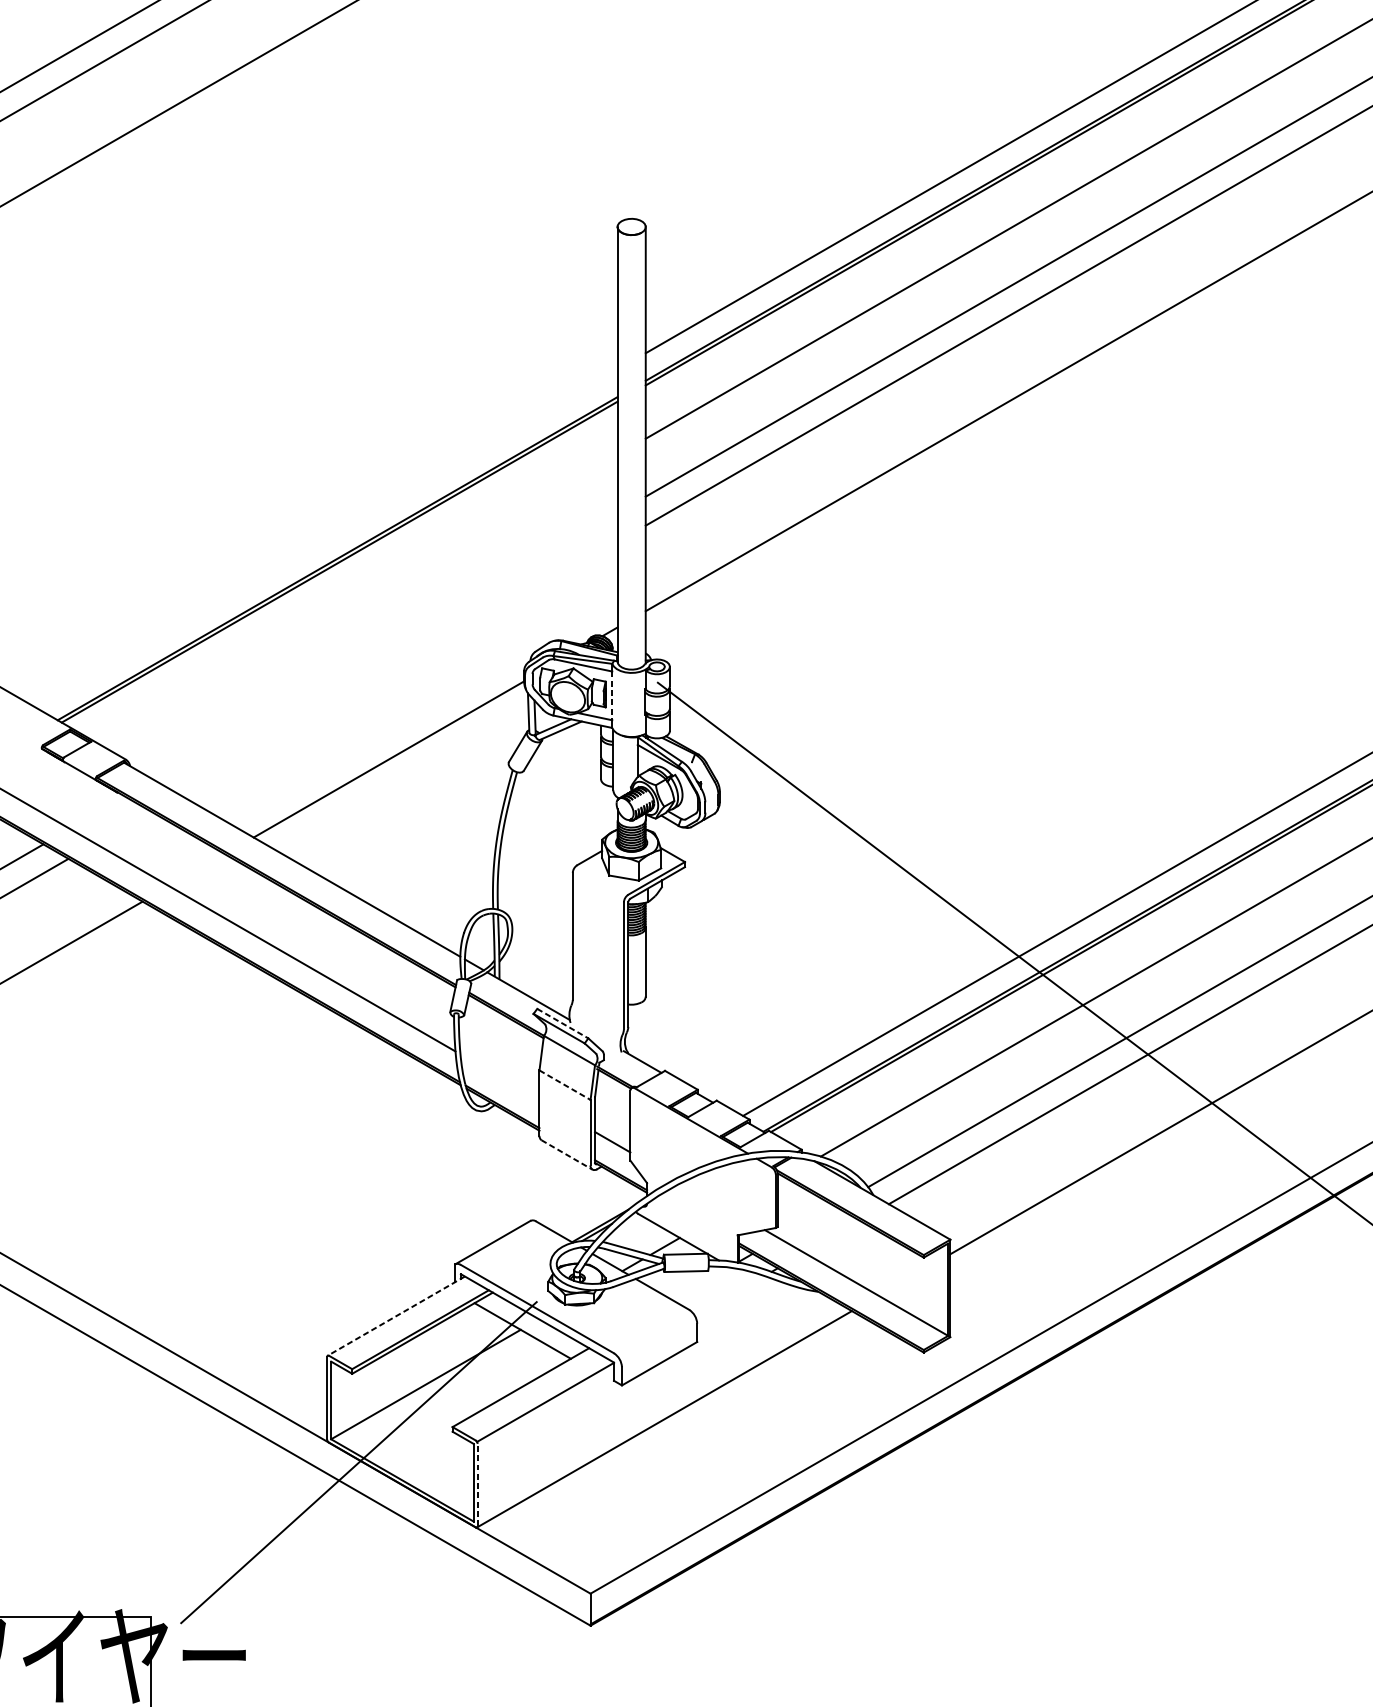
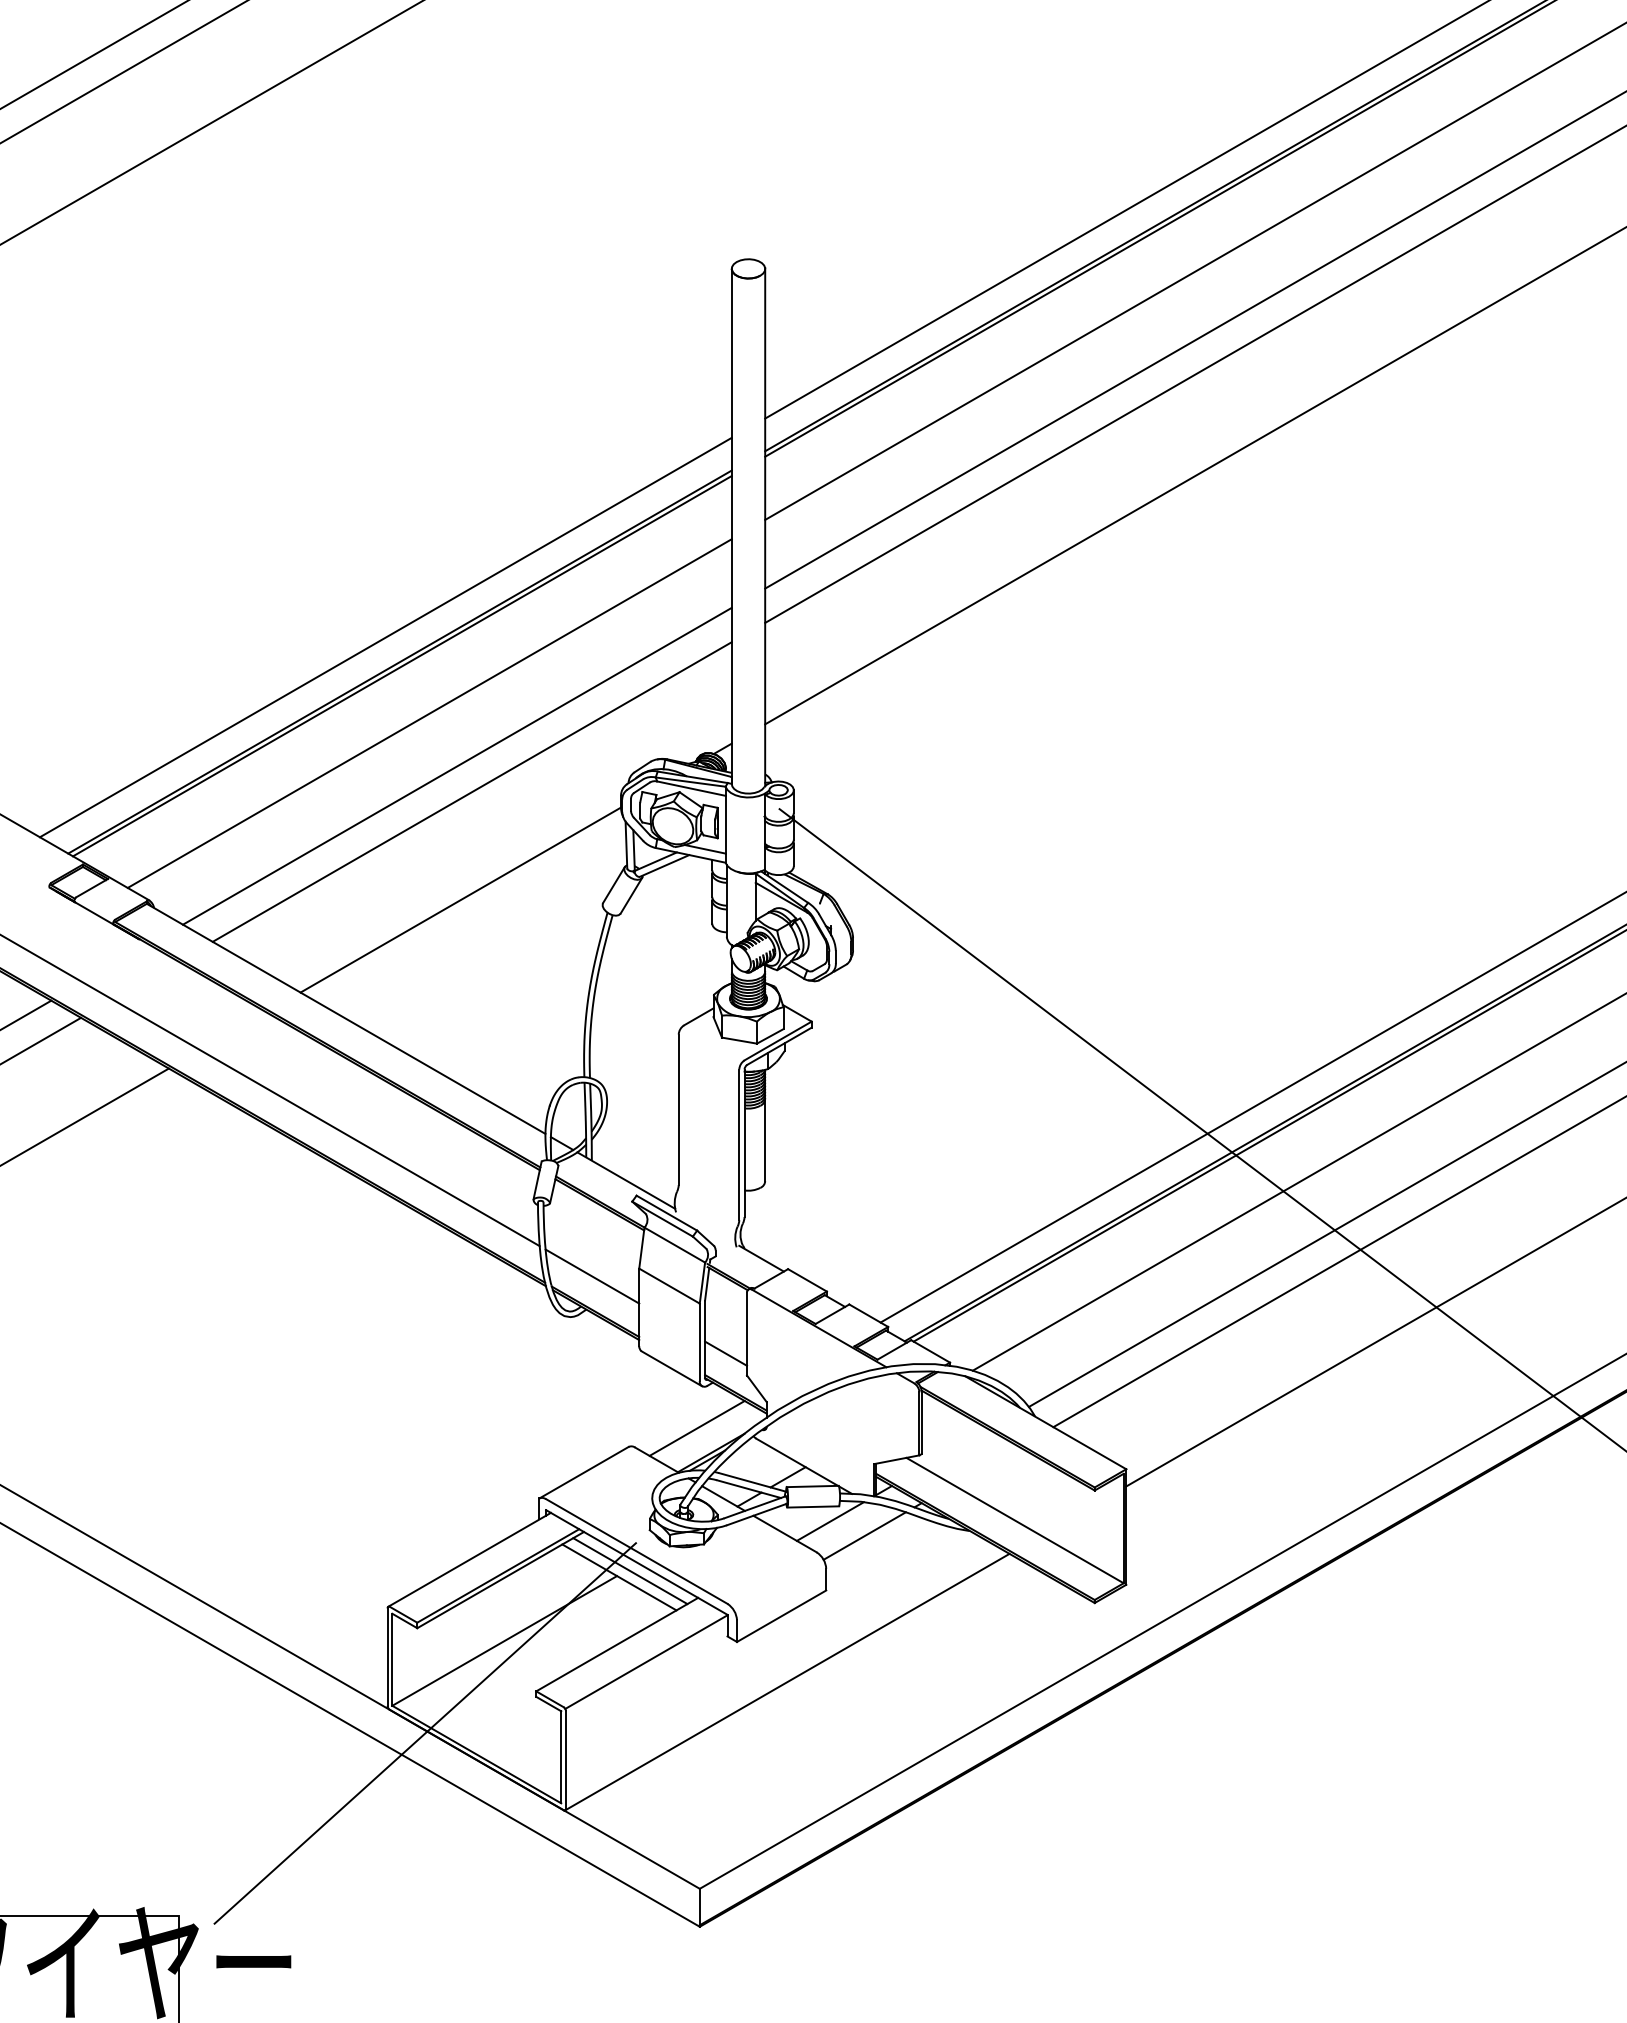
line: (325, 537) -> (385, 637), added
line: (362, 602) -> (429, 713), added
line: (385, 645) -> (456, 765), added
line: (397, 667) -> (471, 791), added
line: (612, 695) -> (725, 824), dashed -> solid
line: (562, 1023) -> (666, 1213), dashed -> solid
line: (500, 1077) -> (592, 1276), added
line: (565, 1085) -> (669, 1286), dashed -> solid
line: (566, 1154) -> (671, 1368), dashed -> solid
line: (587, 1205) -> (696, 1428), added
line: (699, 1283) -> (829, 1521), added
line: (729, 1295) -> (864, 1535), added
line: (396, 1315) -> (469, 1559), dashed -> solid
line: (532, 1325) -> (630, 1571), added
line: (477, 1485) -> (565, 1760), dashed -> solid

